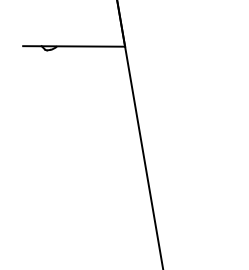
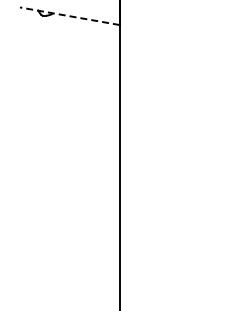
line: (73, 46) -> (69, 16), solid -> dashed

